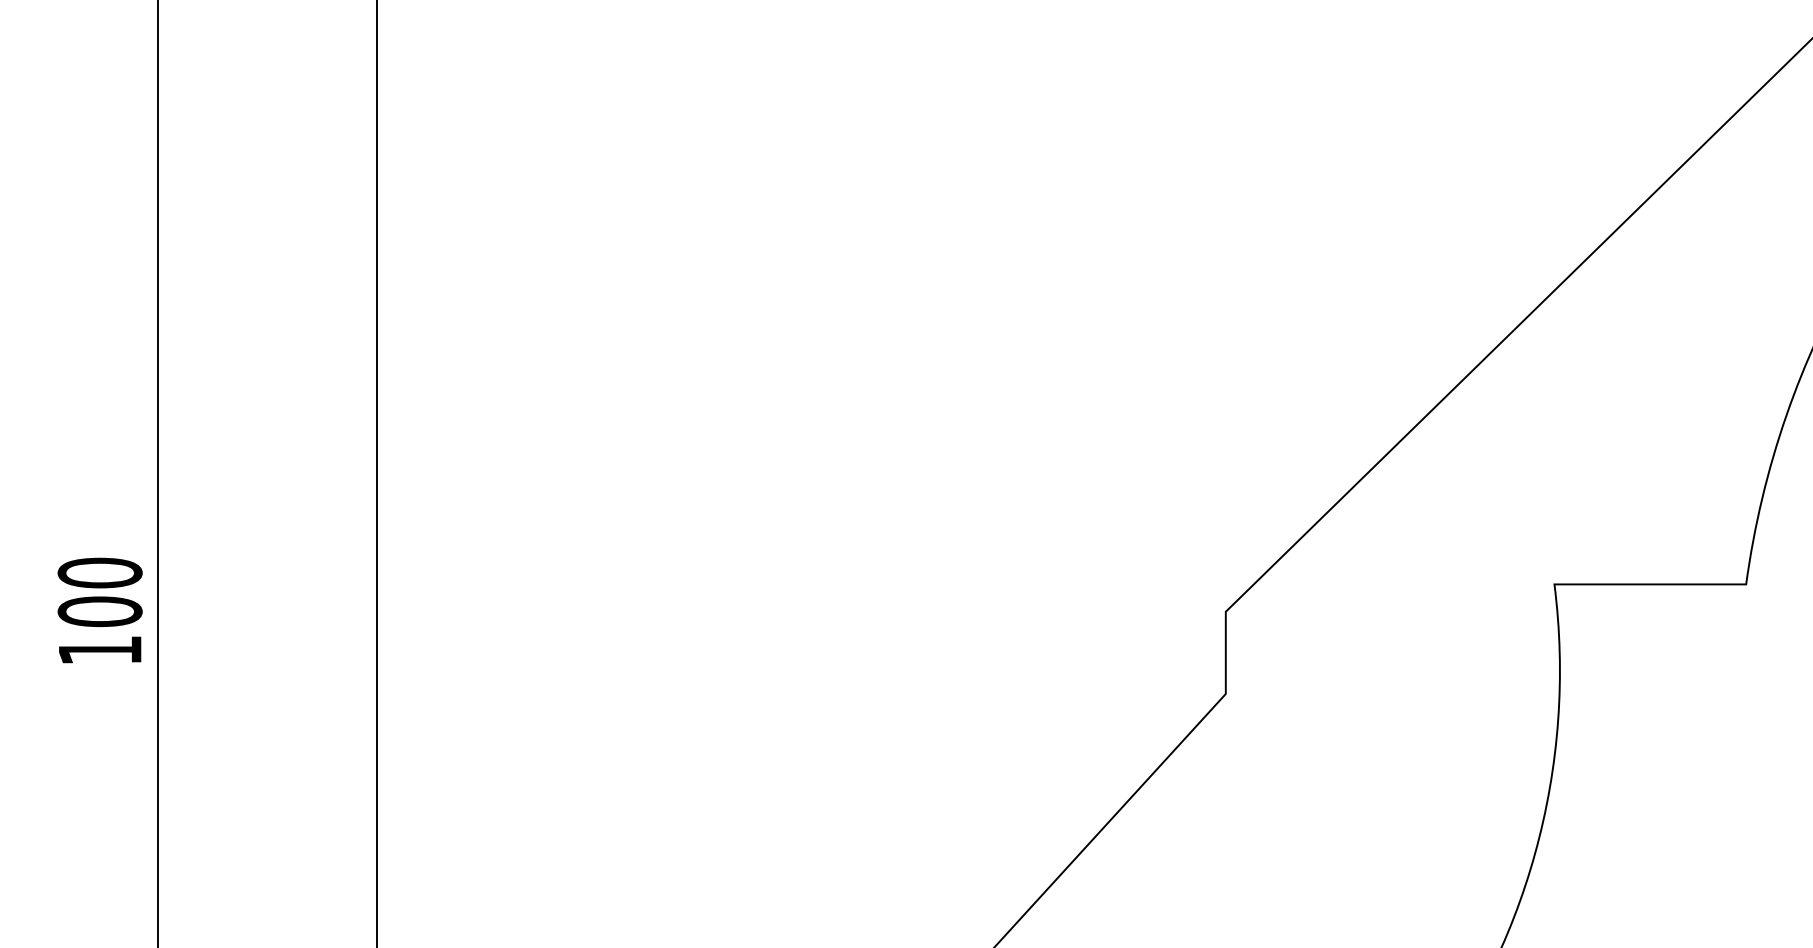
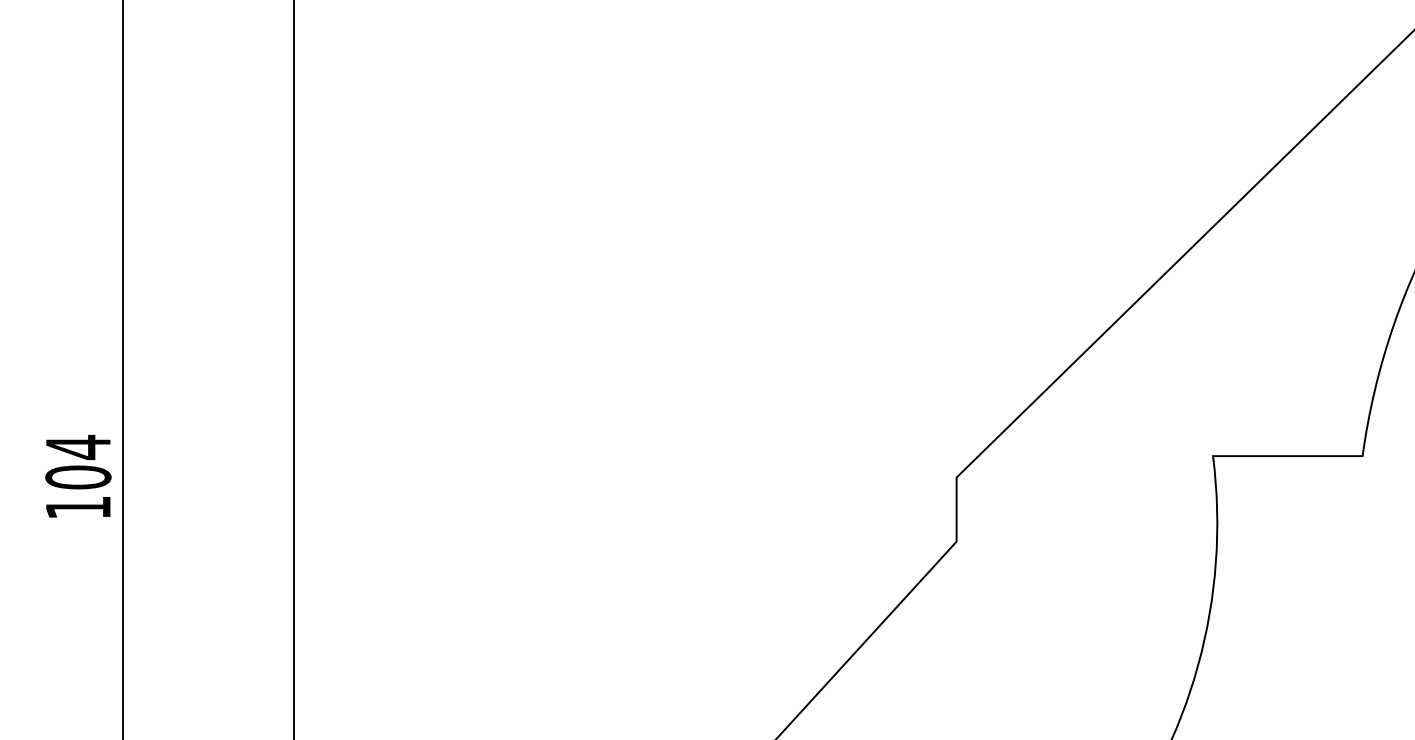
text: (99, 573) -> (77, 447), 100 -> 104

